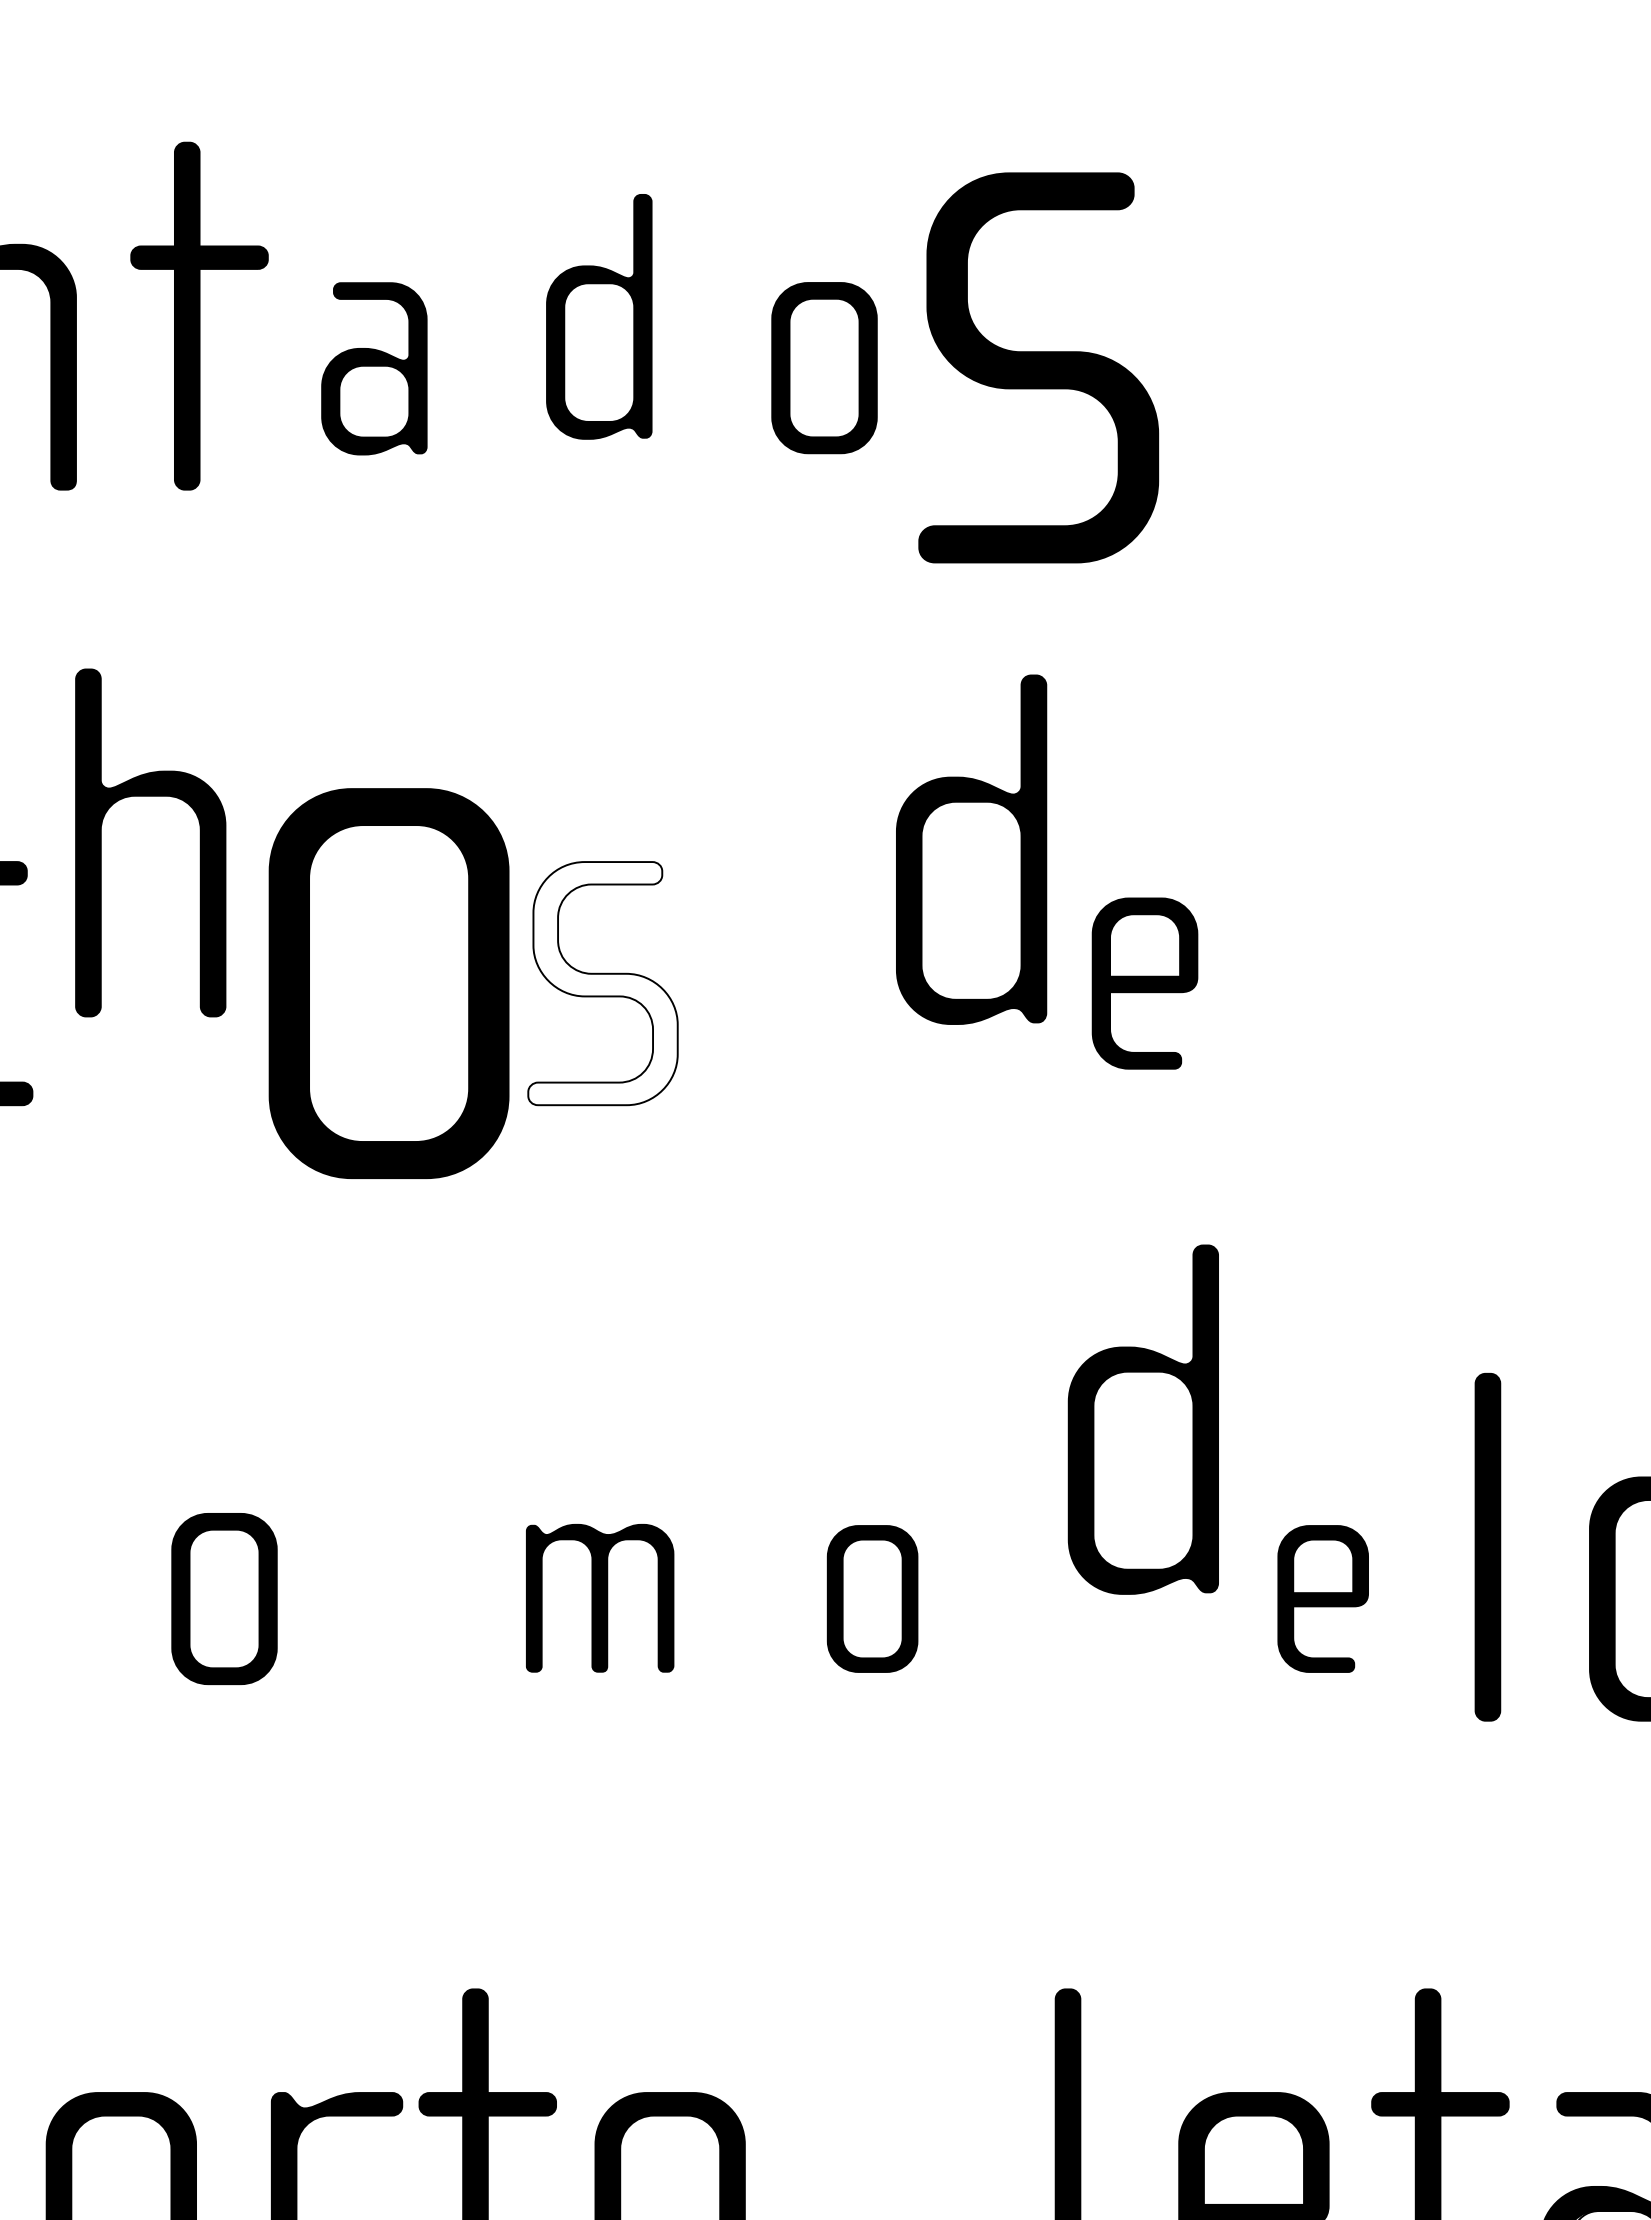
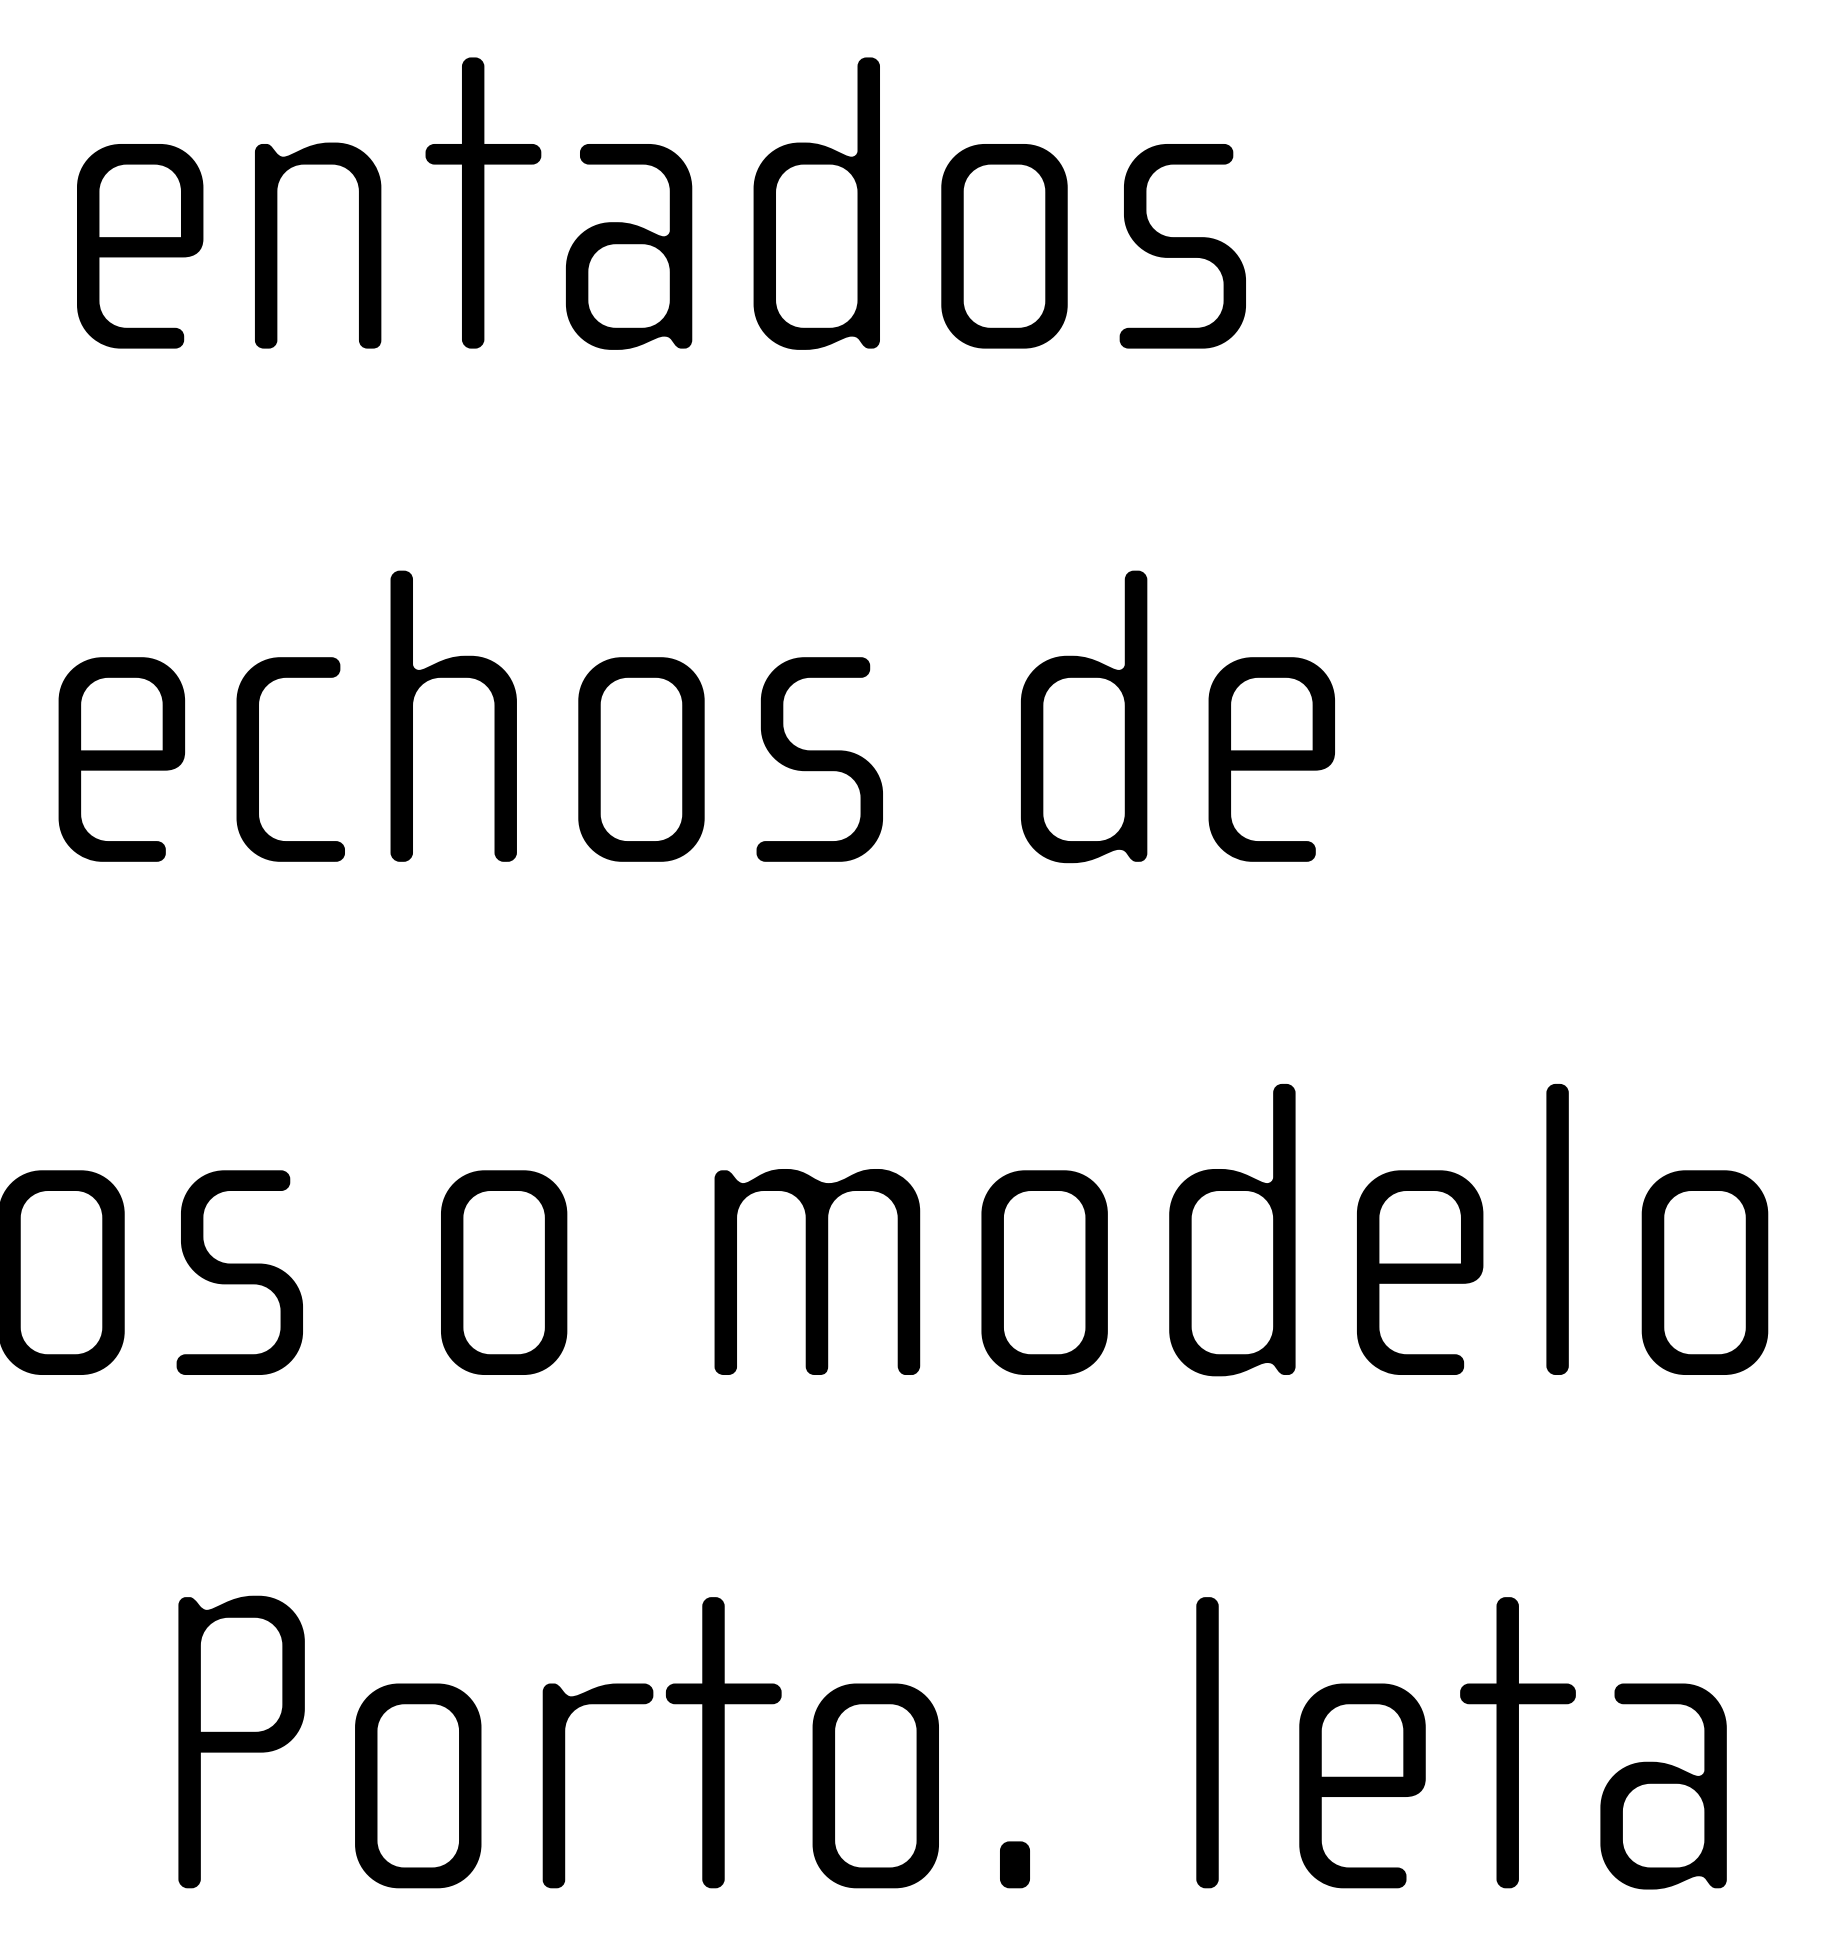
part: (599, 316) -> (816, 203), size x1.43
part: (374, 368) -> (629, 246), size x1.43
part: (824, 368) -> (1004, 246), size x1.43
part: (1038, 368) -> (1182, 246), size x0.62
part: (150, 796) -> (453, 677), moved
part: (972, 849) -> (1084, 716), moved
part: (389, 983) -> (641, 759), size x0.62
fill: (602, 983) -> (819, 759), added
part: (1144, 983) -> (1271, 759), size x1.43
part: (1143, 1420) -> (1232, 1230), moved
part: (600, 1597) -> (817, 1271), size x1.67
part: (224, 1598) -> (504, 1272), size x1.43
part: (872, 1598) -> (1044, 1272), size x1.67
part: (1323, 1598) -> (1420, 1272), size x1.67

